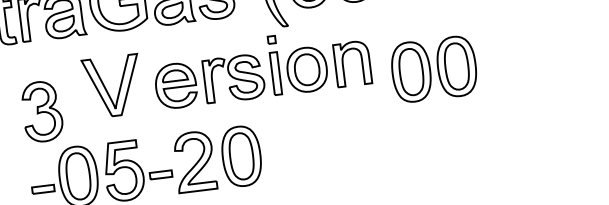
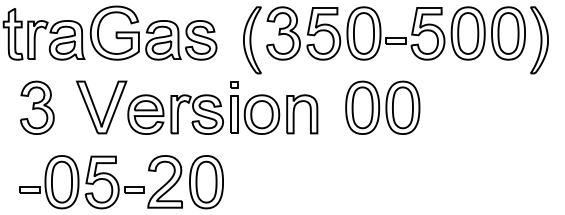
part: (261, 67) -> (222, 107), moved
part: (433, 68) -> (382, 107), moved
part: (42, 111) -> (37, 107), moved

